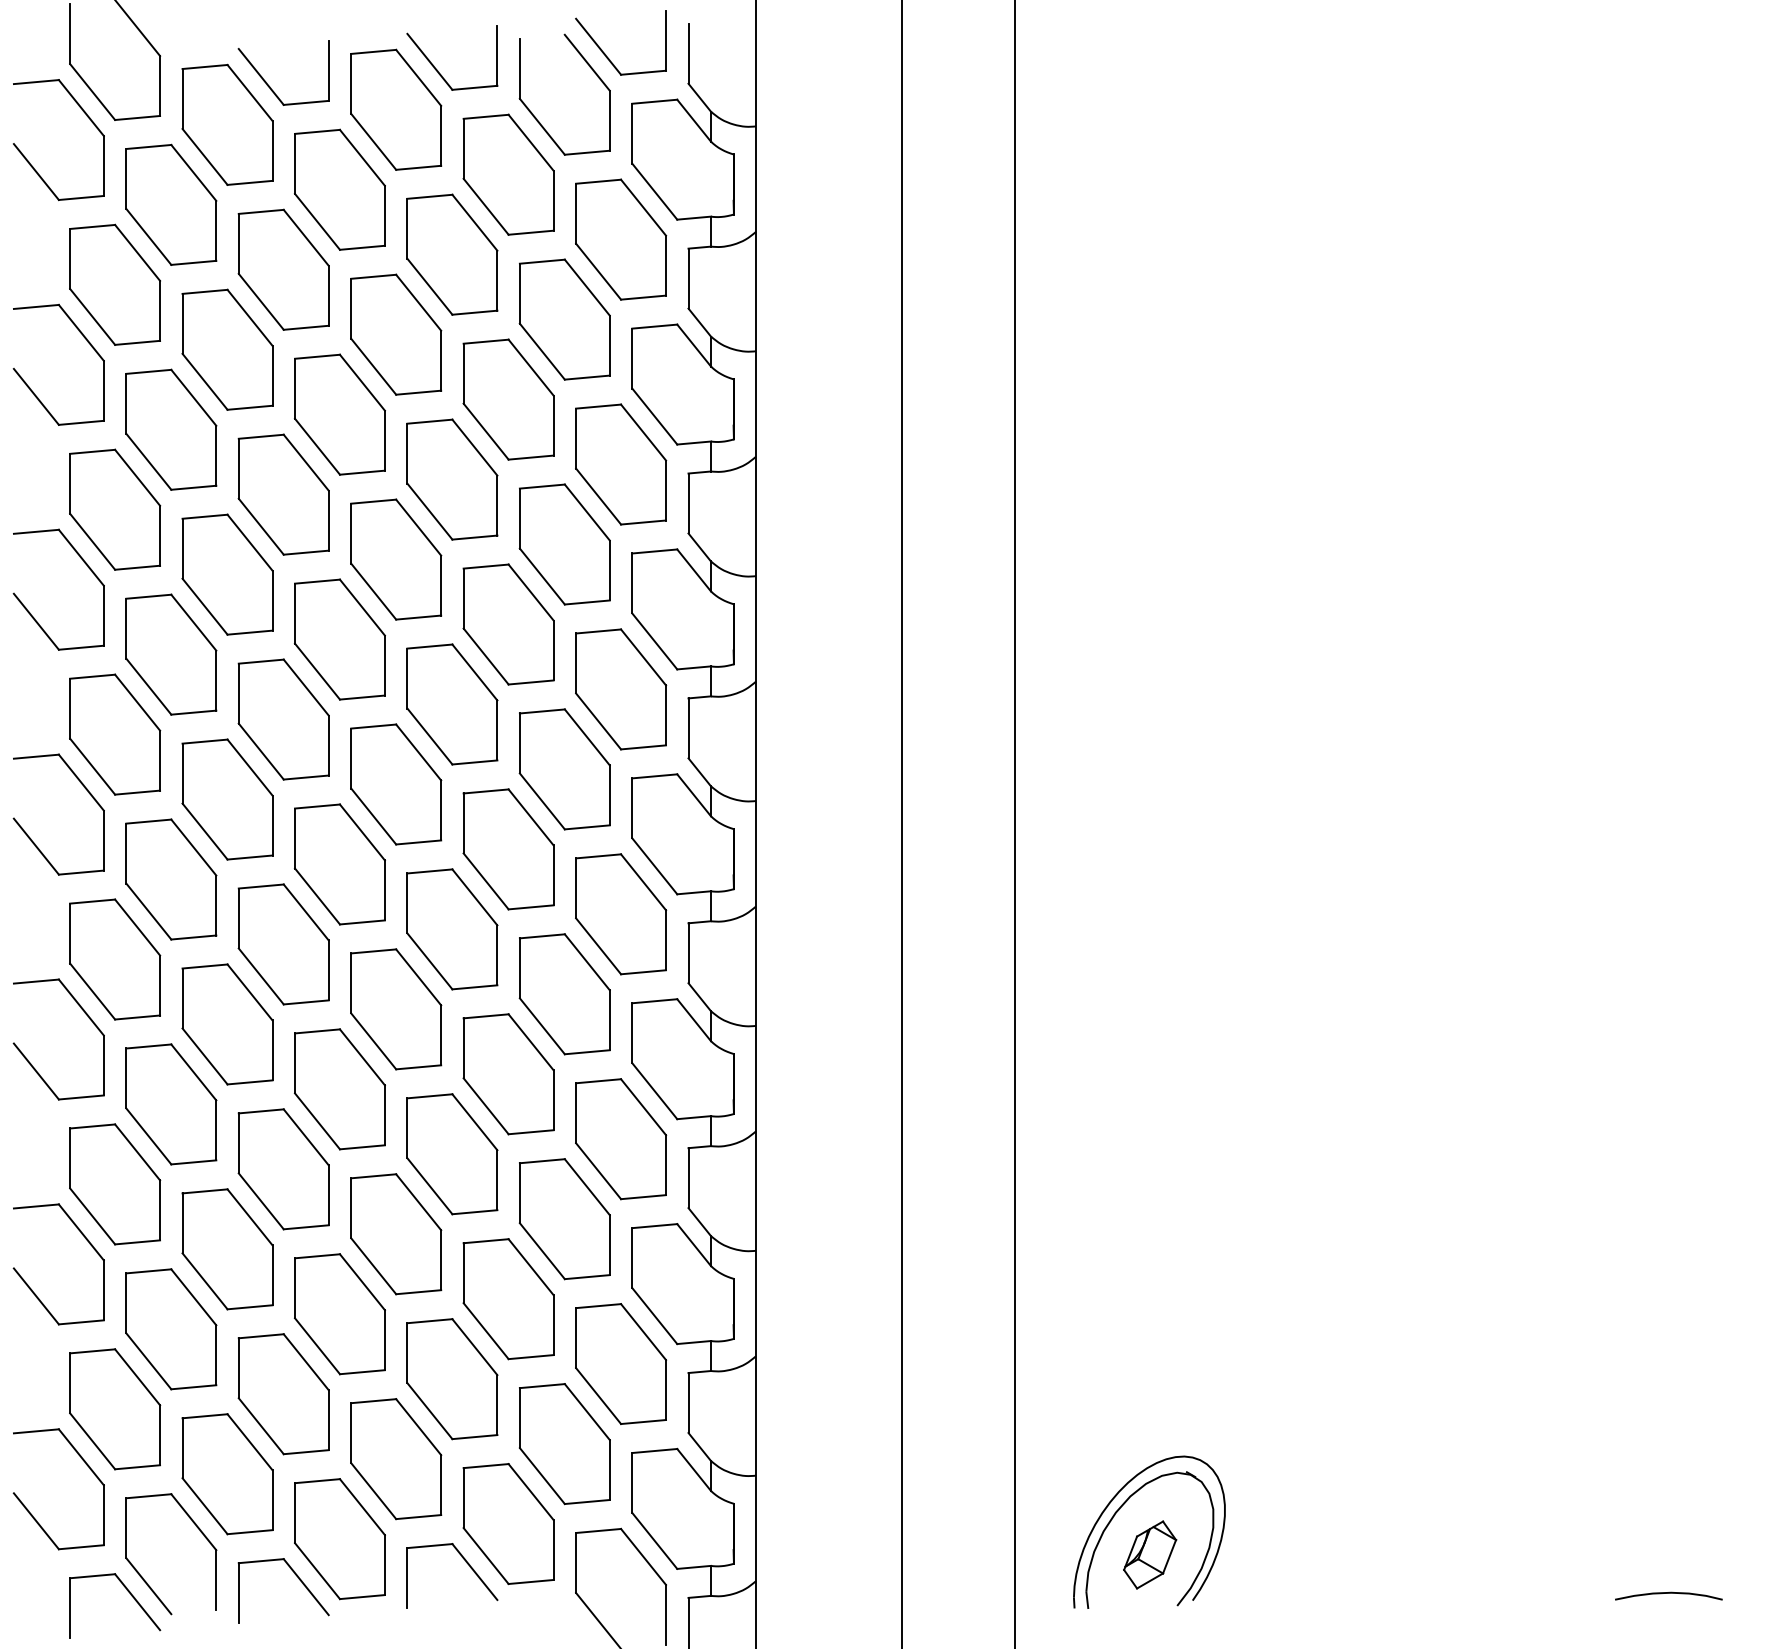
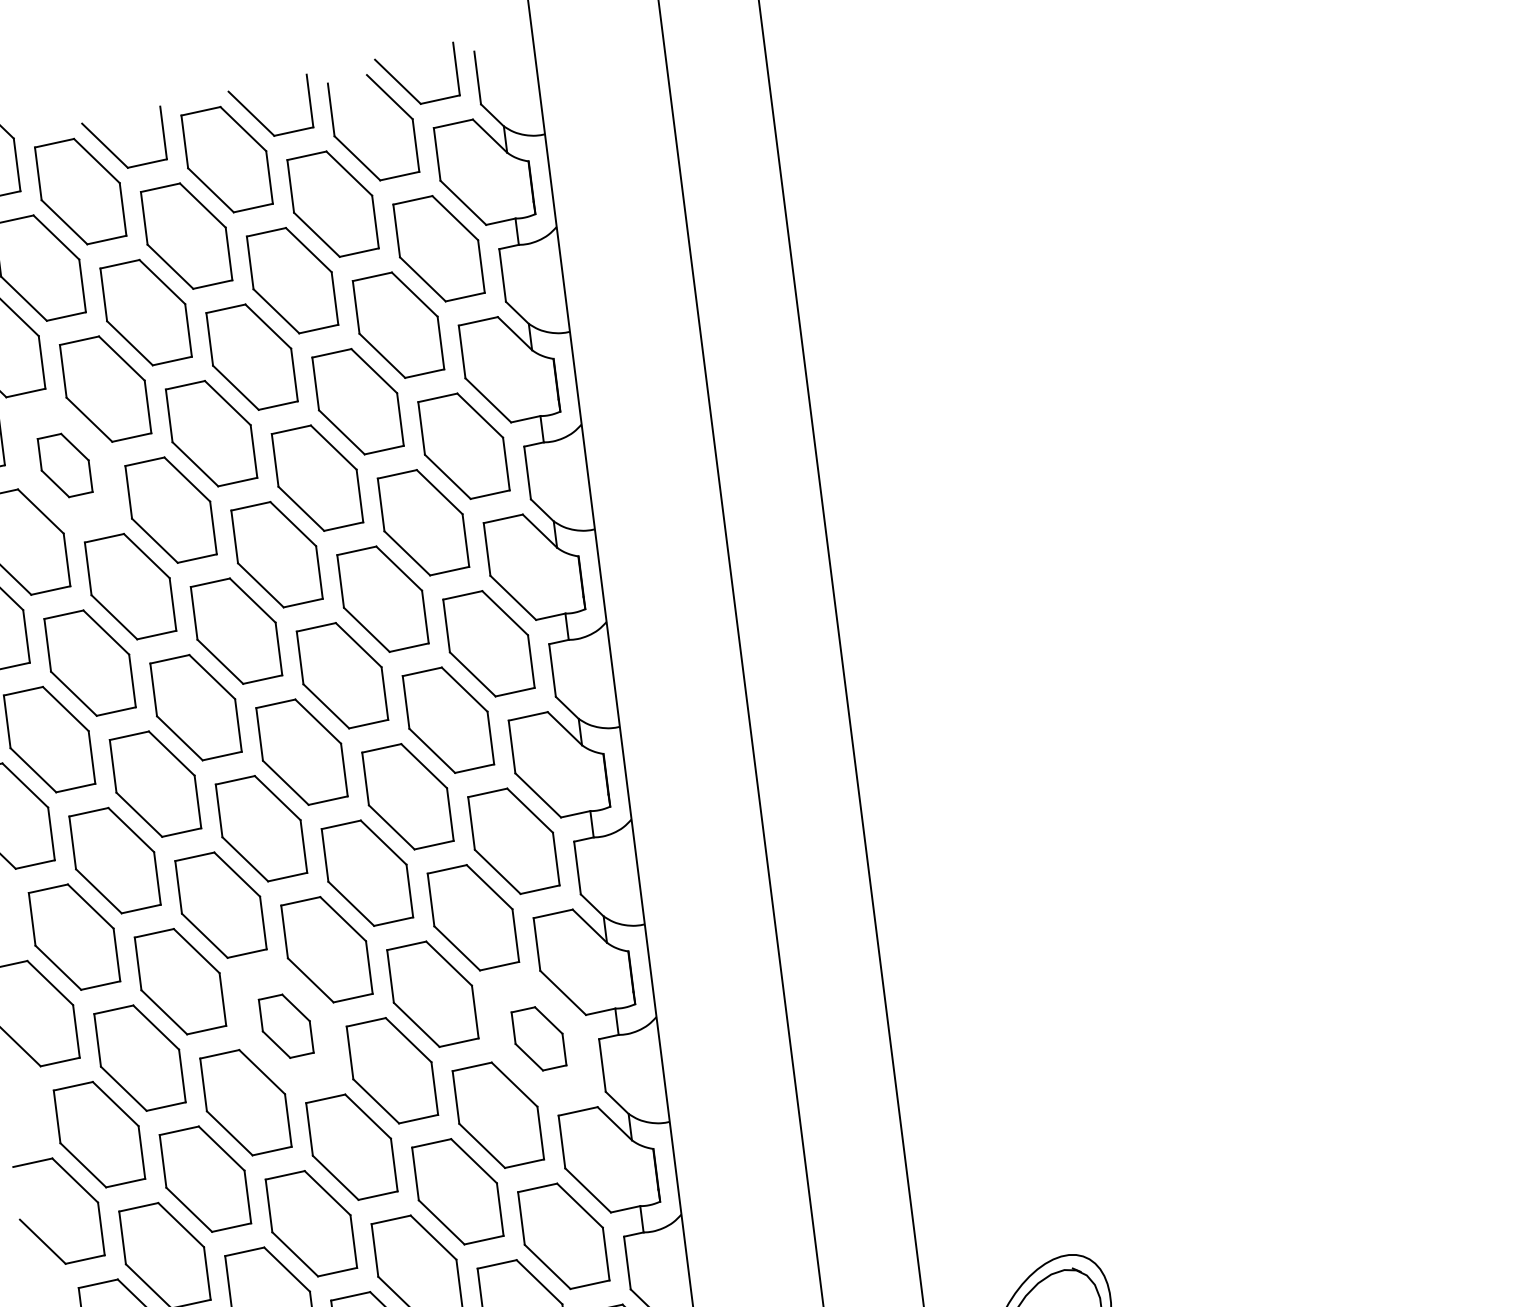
part: (171, 429) -> (65, 465), size x0.6
part: (339, 1089) -> (286, 1026), size x0.6
part: (621, 1139) -> (539, 1039), size x0.6

